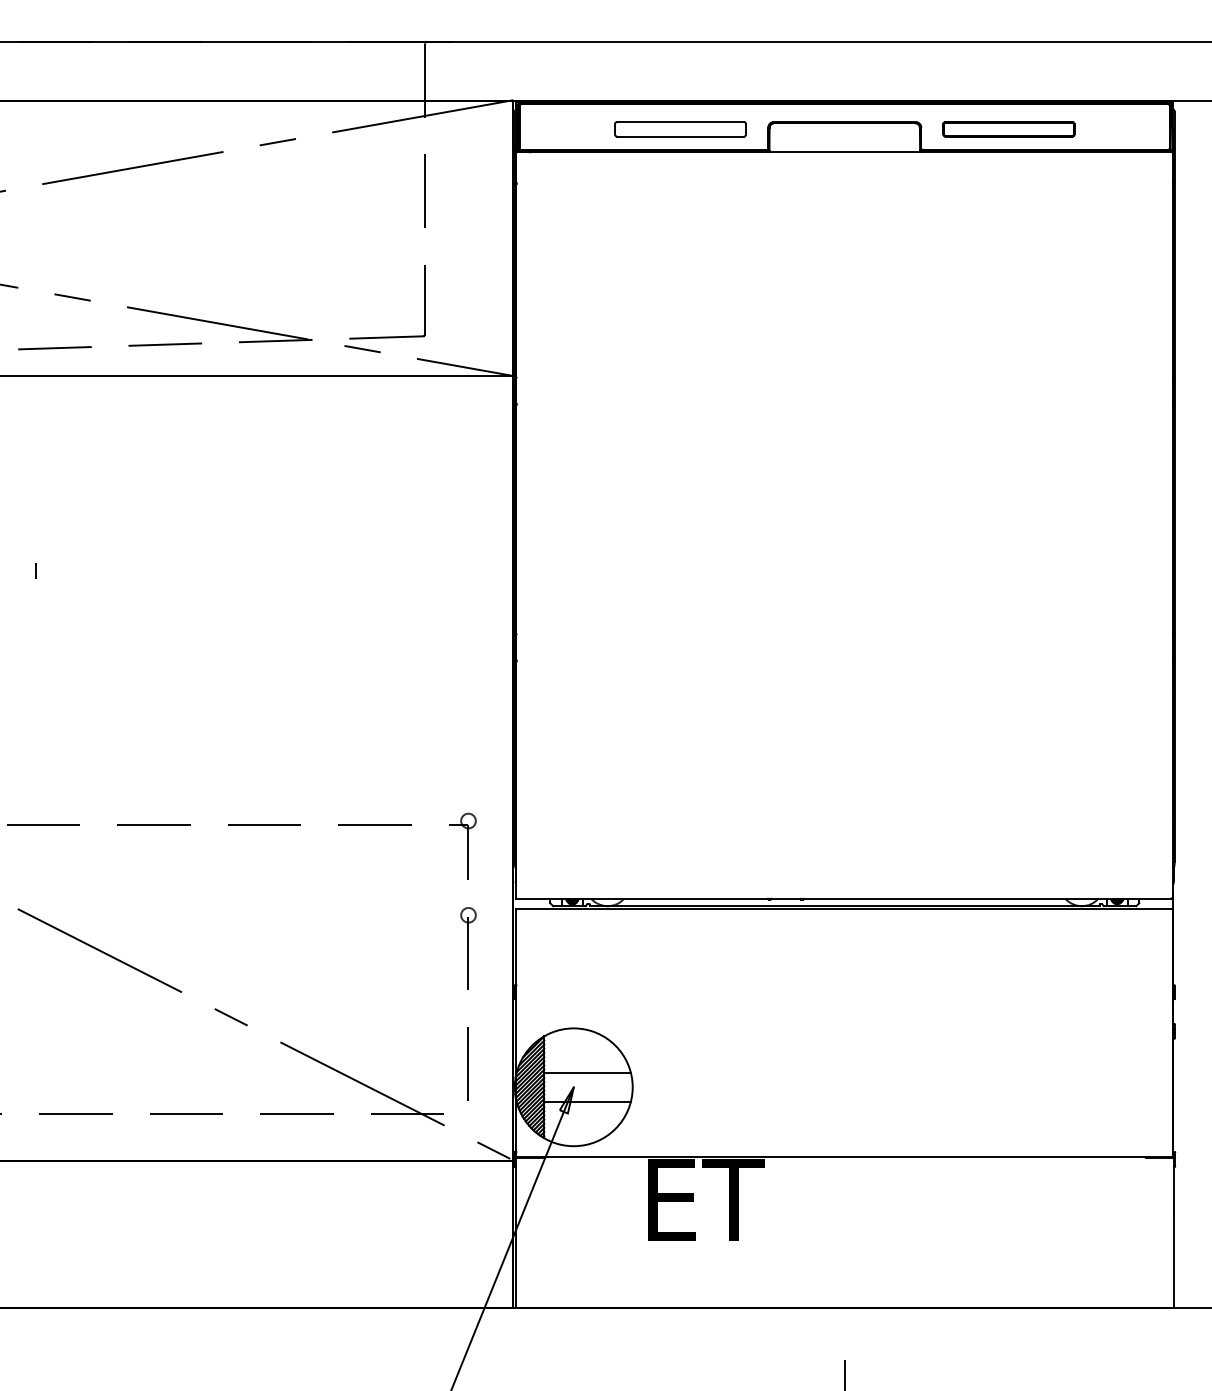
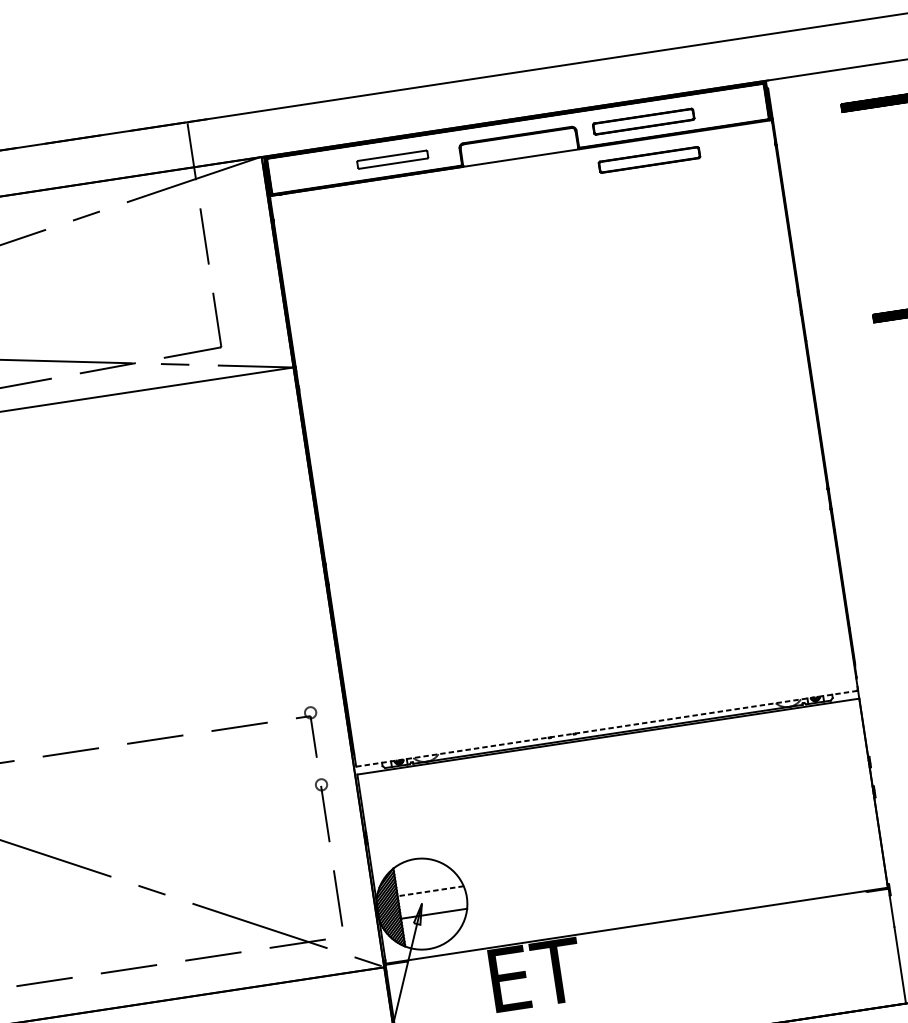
part: (680, 129) -> (392, 159), size x0.7
part: (1008, 179) -> (649, 160), added
line: (845, 898) -> (607, 728), solid -> dashed
line: (587, 1072) -> (430, 891), solid -> dashed

